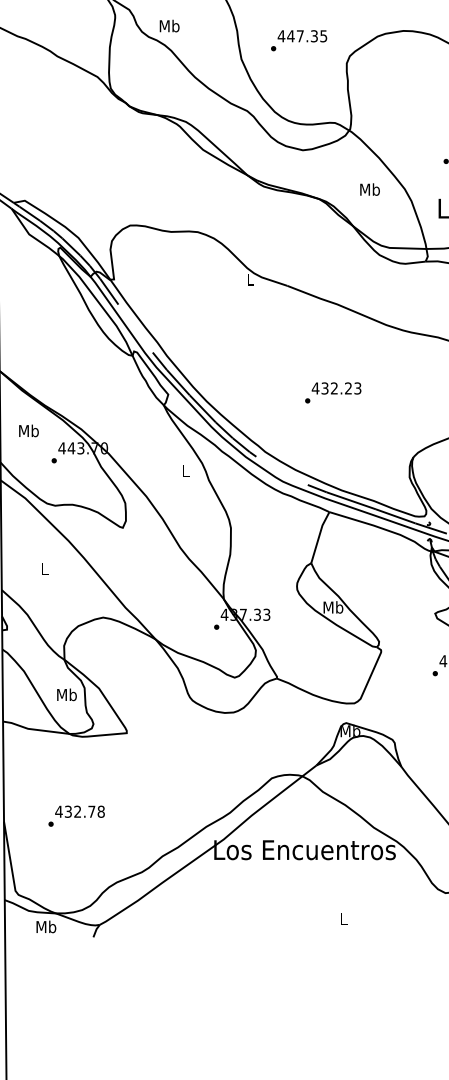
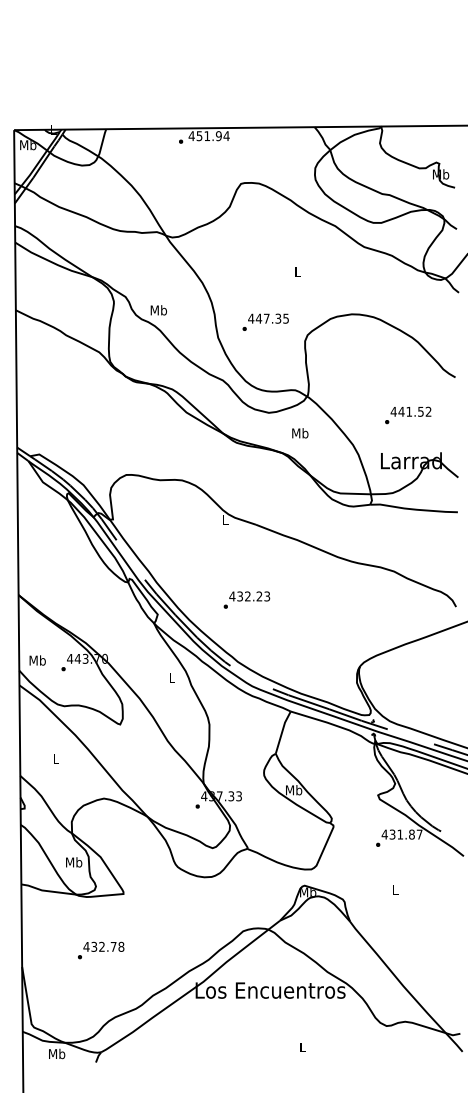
text: (370, 189) -> (300, 433), moved
text: (332, 392) -> (246, 599), moved
text: (28, 430) -> (37, 660), moved
text: (77, 816) -> (101, 950), moved

